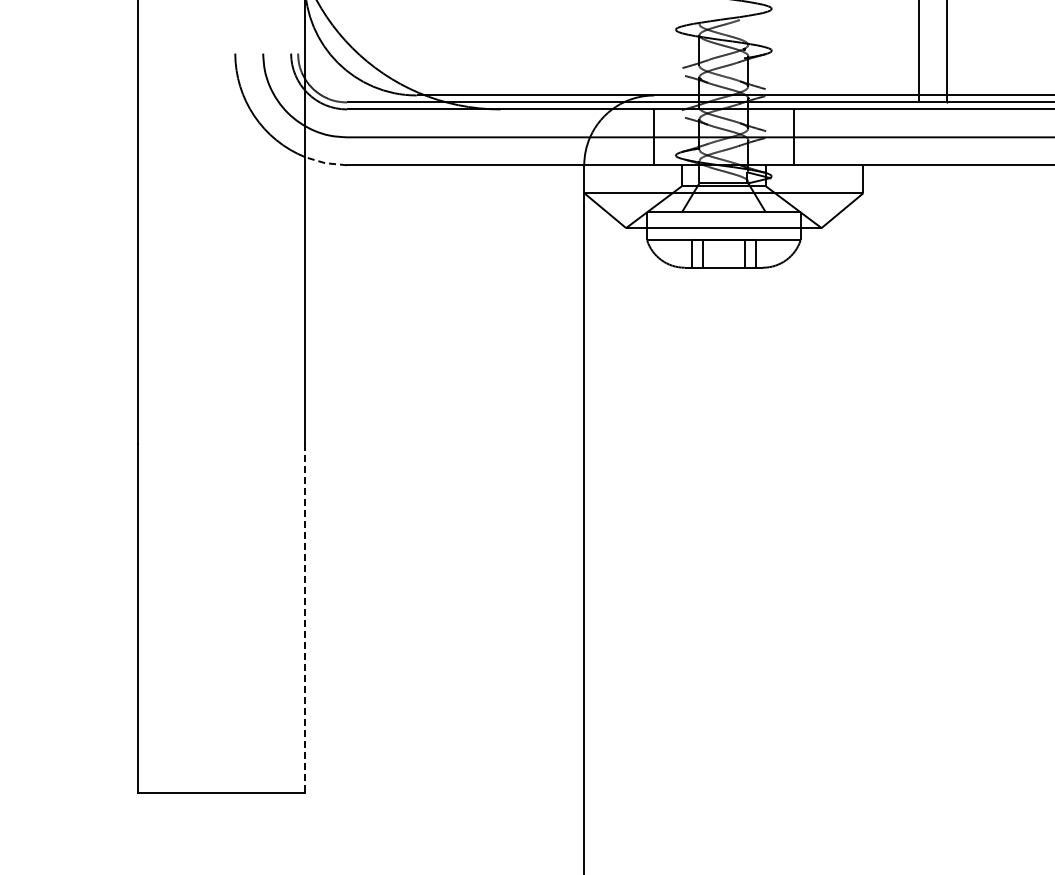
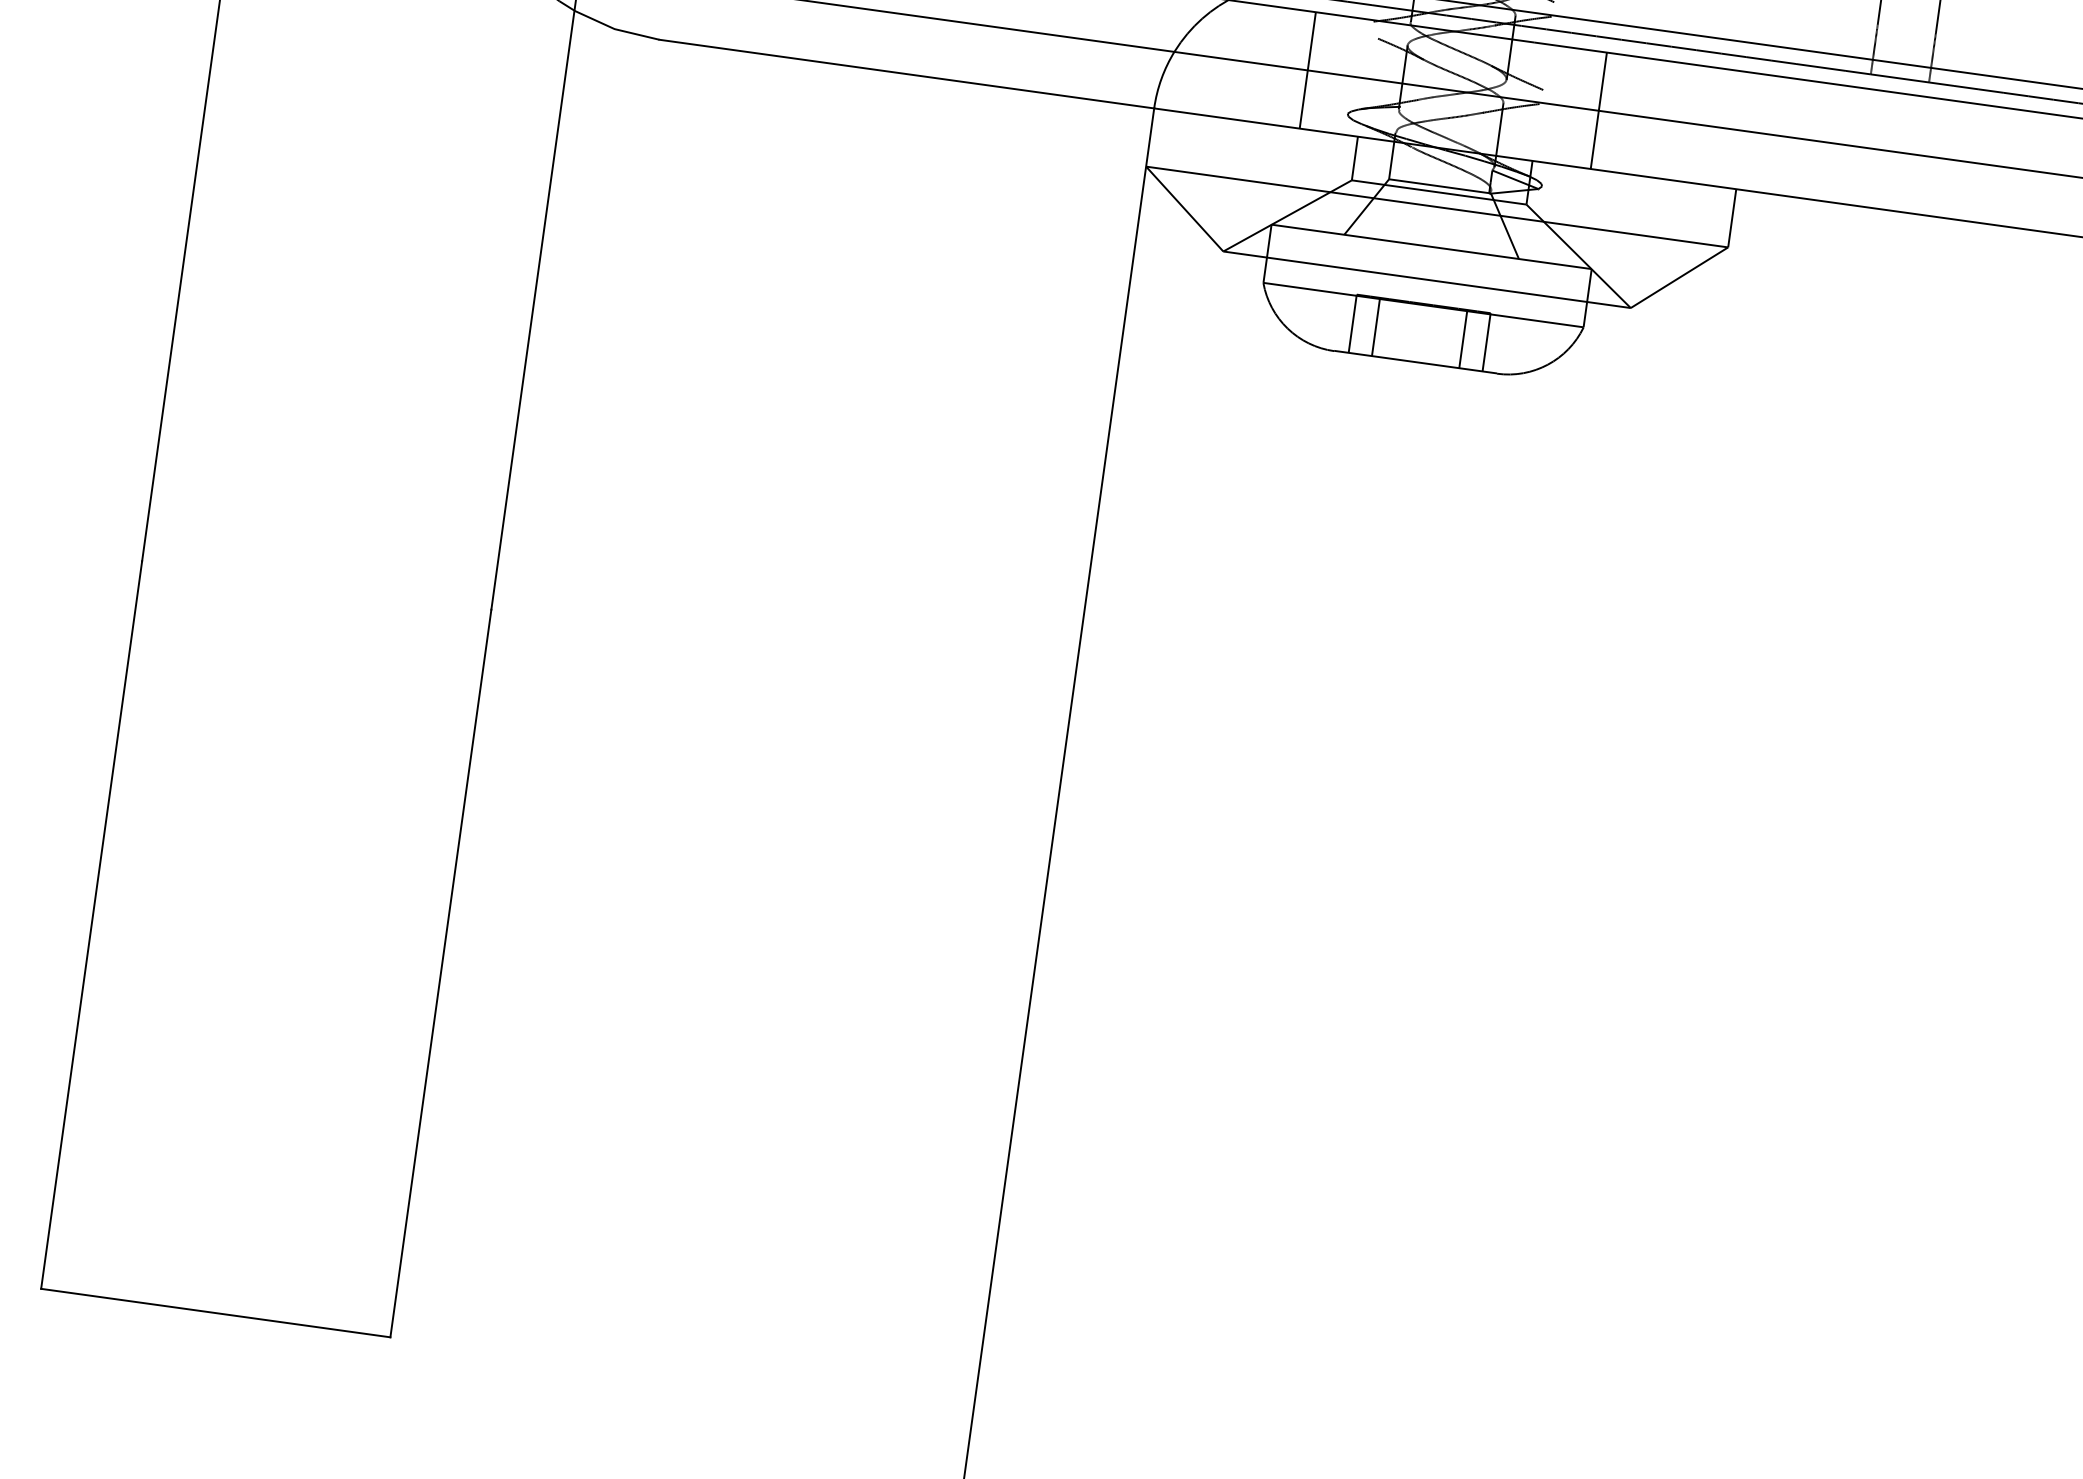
line: (325, 163) -> (615, 29), dashed -> solid
line: (305, 619) -> (441, 974), dashed -> solid

